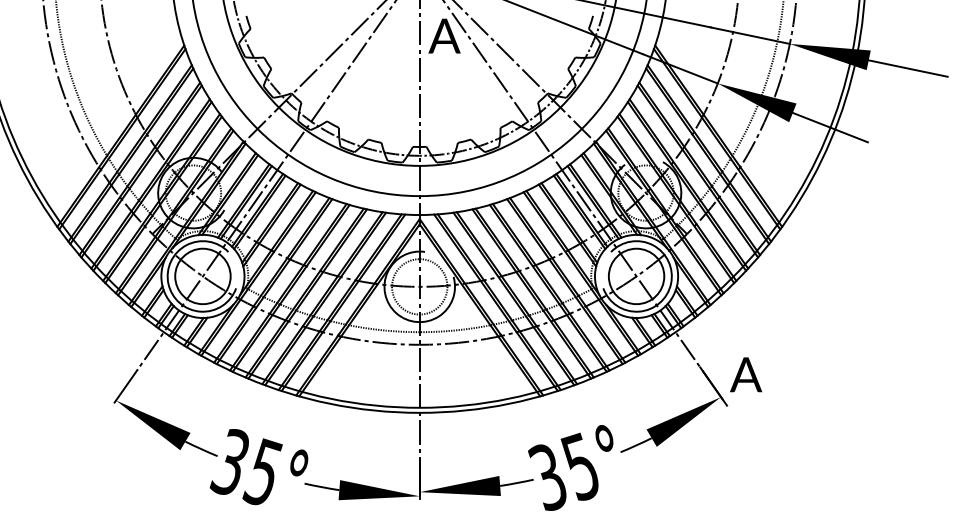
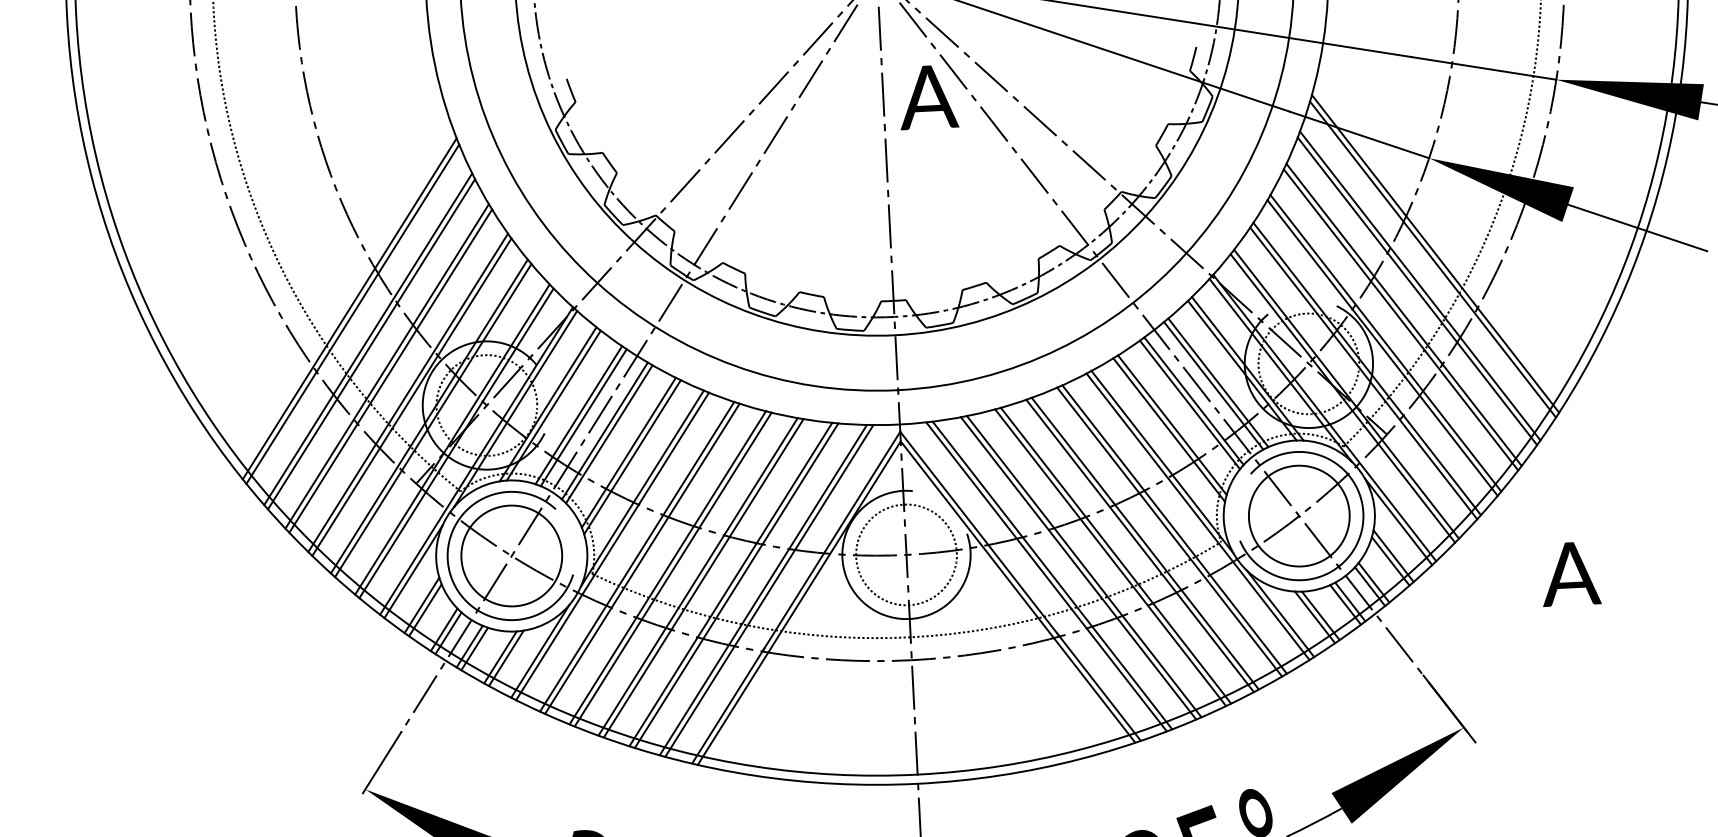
text: (746, 374) -> (1571, 573), moved

